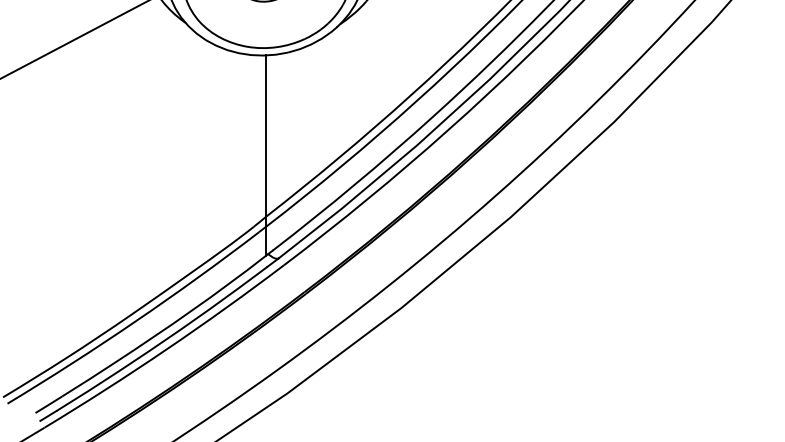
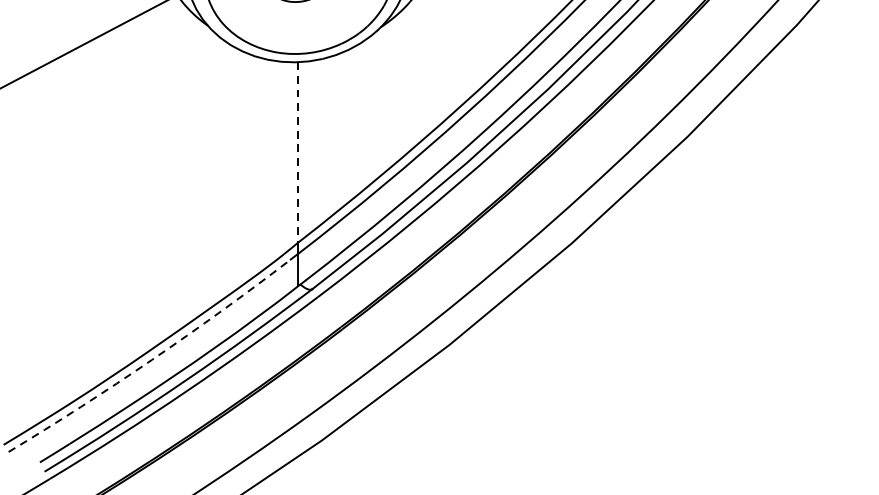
line: (266, 136) -> (298, 152), solid -> dashed
arc: (135, 321) -> (151, 359), solid -> dashed

